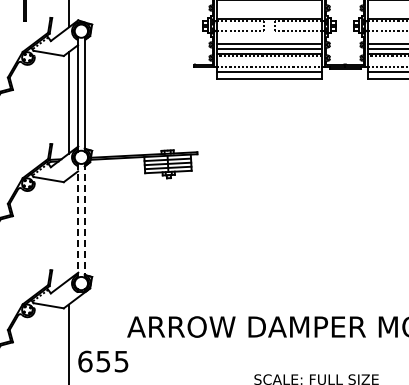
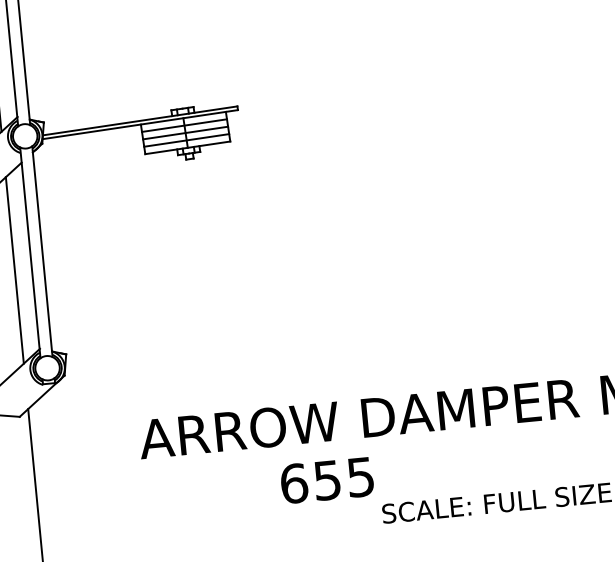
line: (78, 220) -> (31, 252), dashed -> solid
line: (84, 220) -> (42, 251), dashed -> solid
line: (68, 228) -> (14, 269), added
text: (103, 361) -> (327, 480), moved

